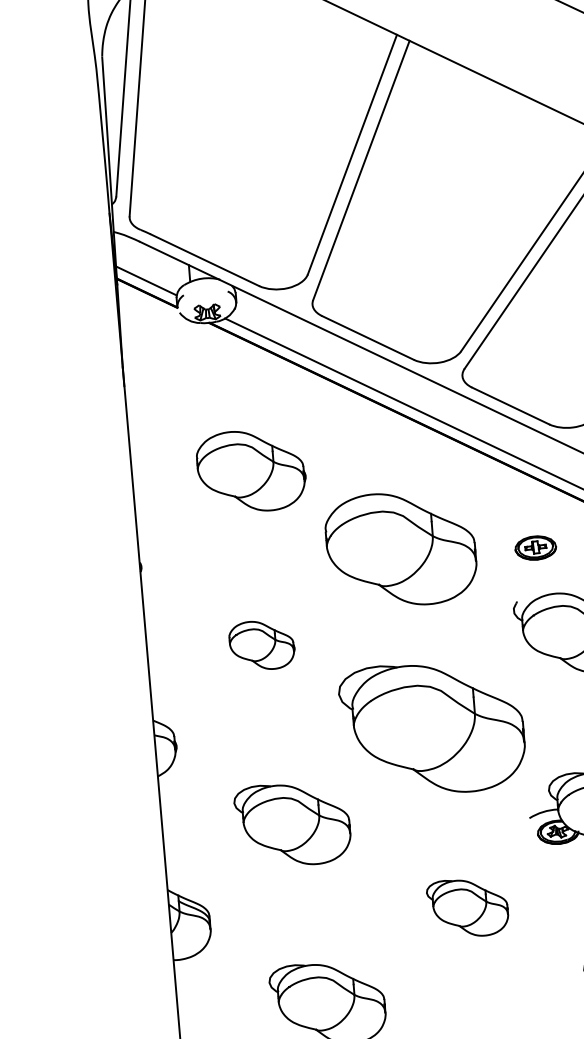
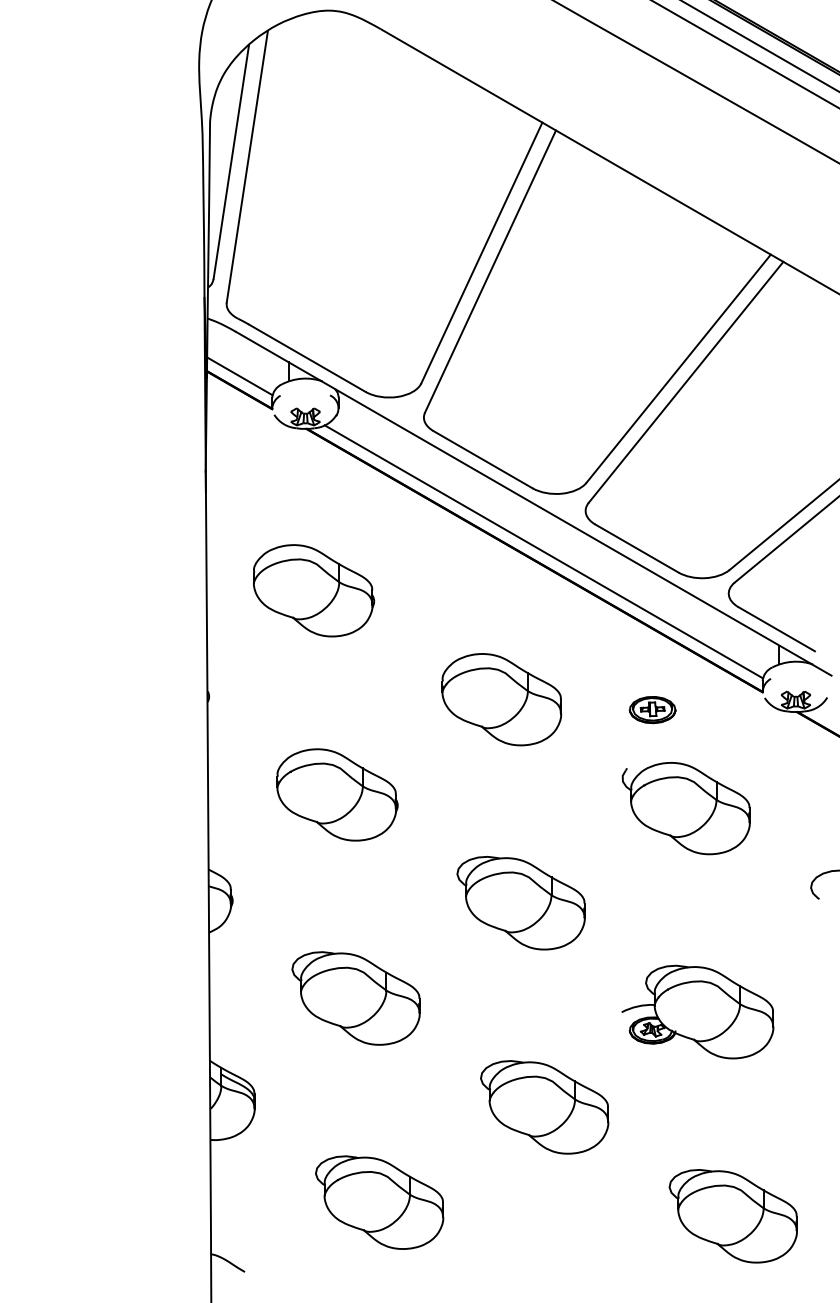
part: (252, 470) -> (314, 590), moved
part: (400, 549) -> (501, 699), size x0.71
part: (262, 644) -> (337, 794), size x1.67
part: (432, 728) -> (520, 903), size x0.62
part: (467, 908) -> (544, 1107), size x1.43

